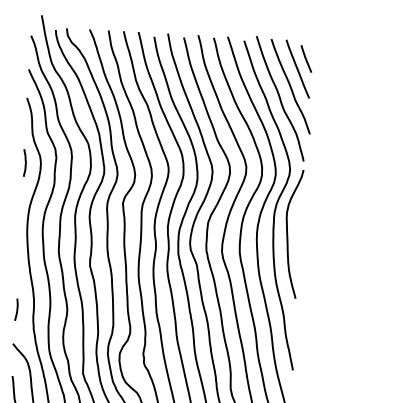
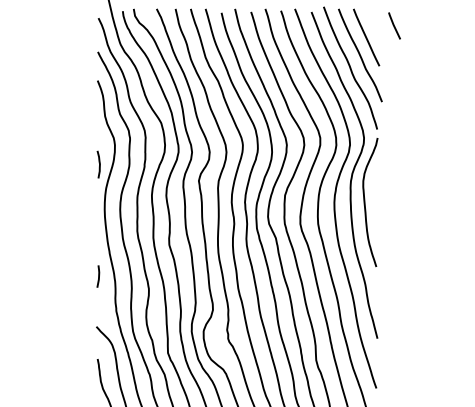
line: (306, 58) -> (394, 25), moved
curve: (25, 162) -> (99, 164), moved
curve: (16, 309) -> (98, 276), moved

